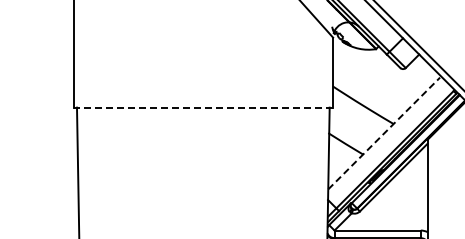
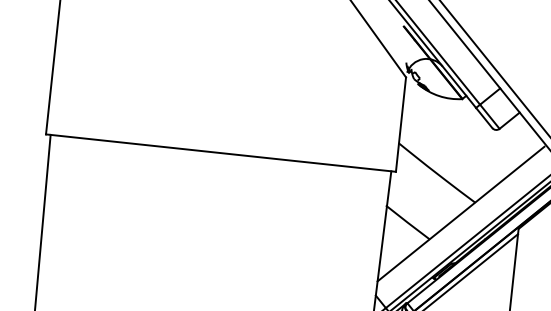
line: (203, 107) -> (221, 152), dashed -> solid
line: (384, 133) -> (461, 214), dashed -> solid

